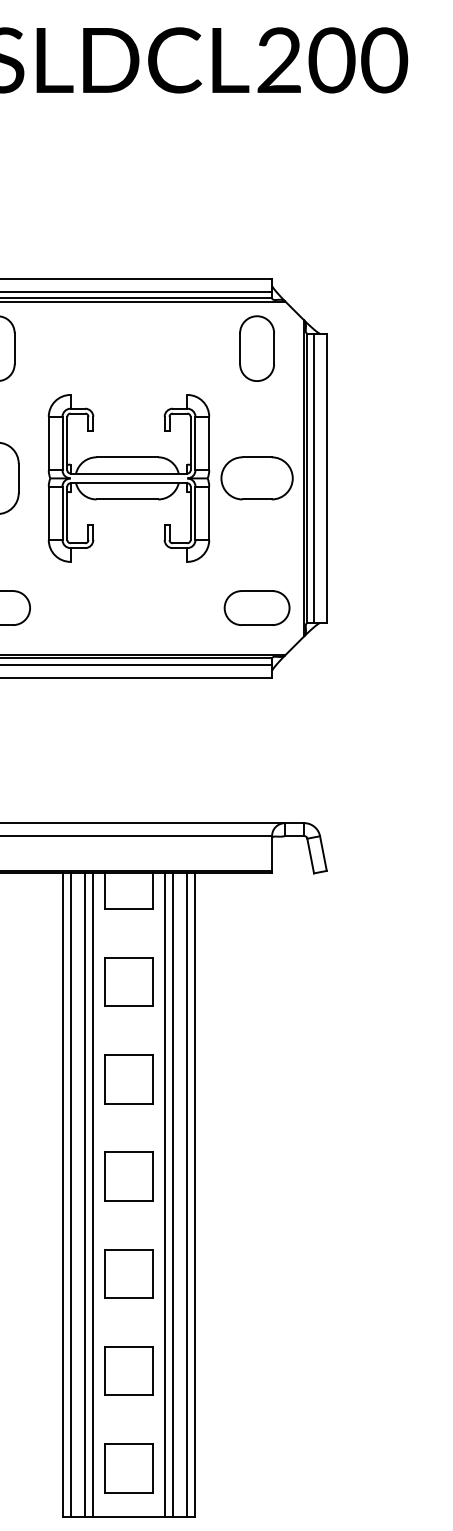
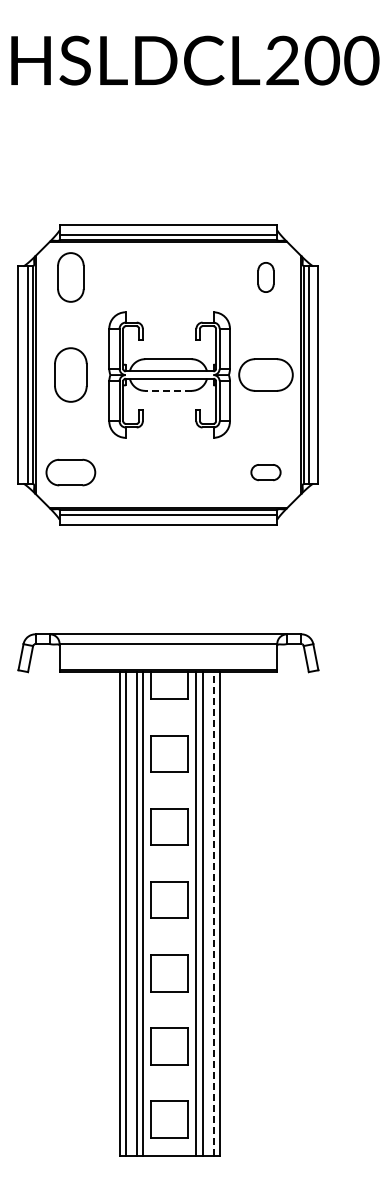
part: (256, 348) -> (265, 277), size x0.6
line: (126, 498) -> (167, 390), solid -> dashed
part: (256, 607) -> (265, 472), size x0.6
line: (187, 1194) -> (213, 913), solid -> dashed

